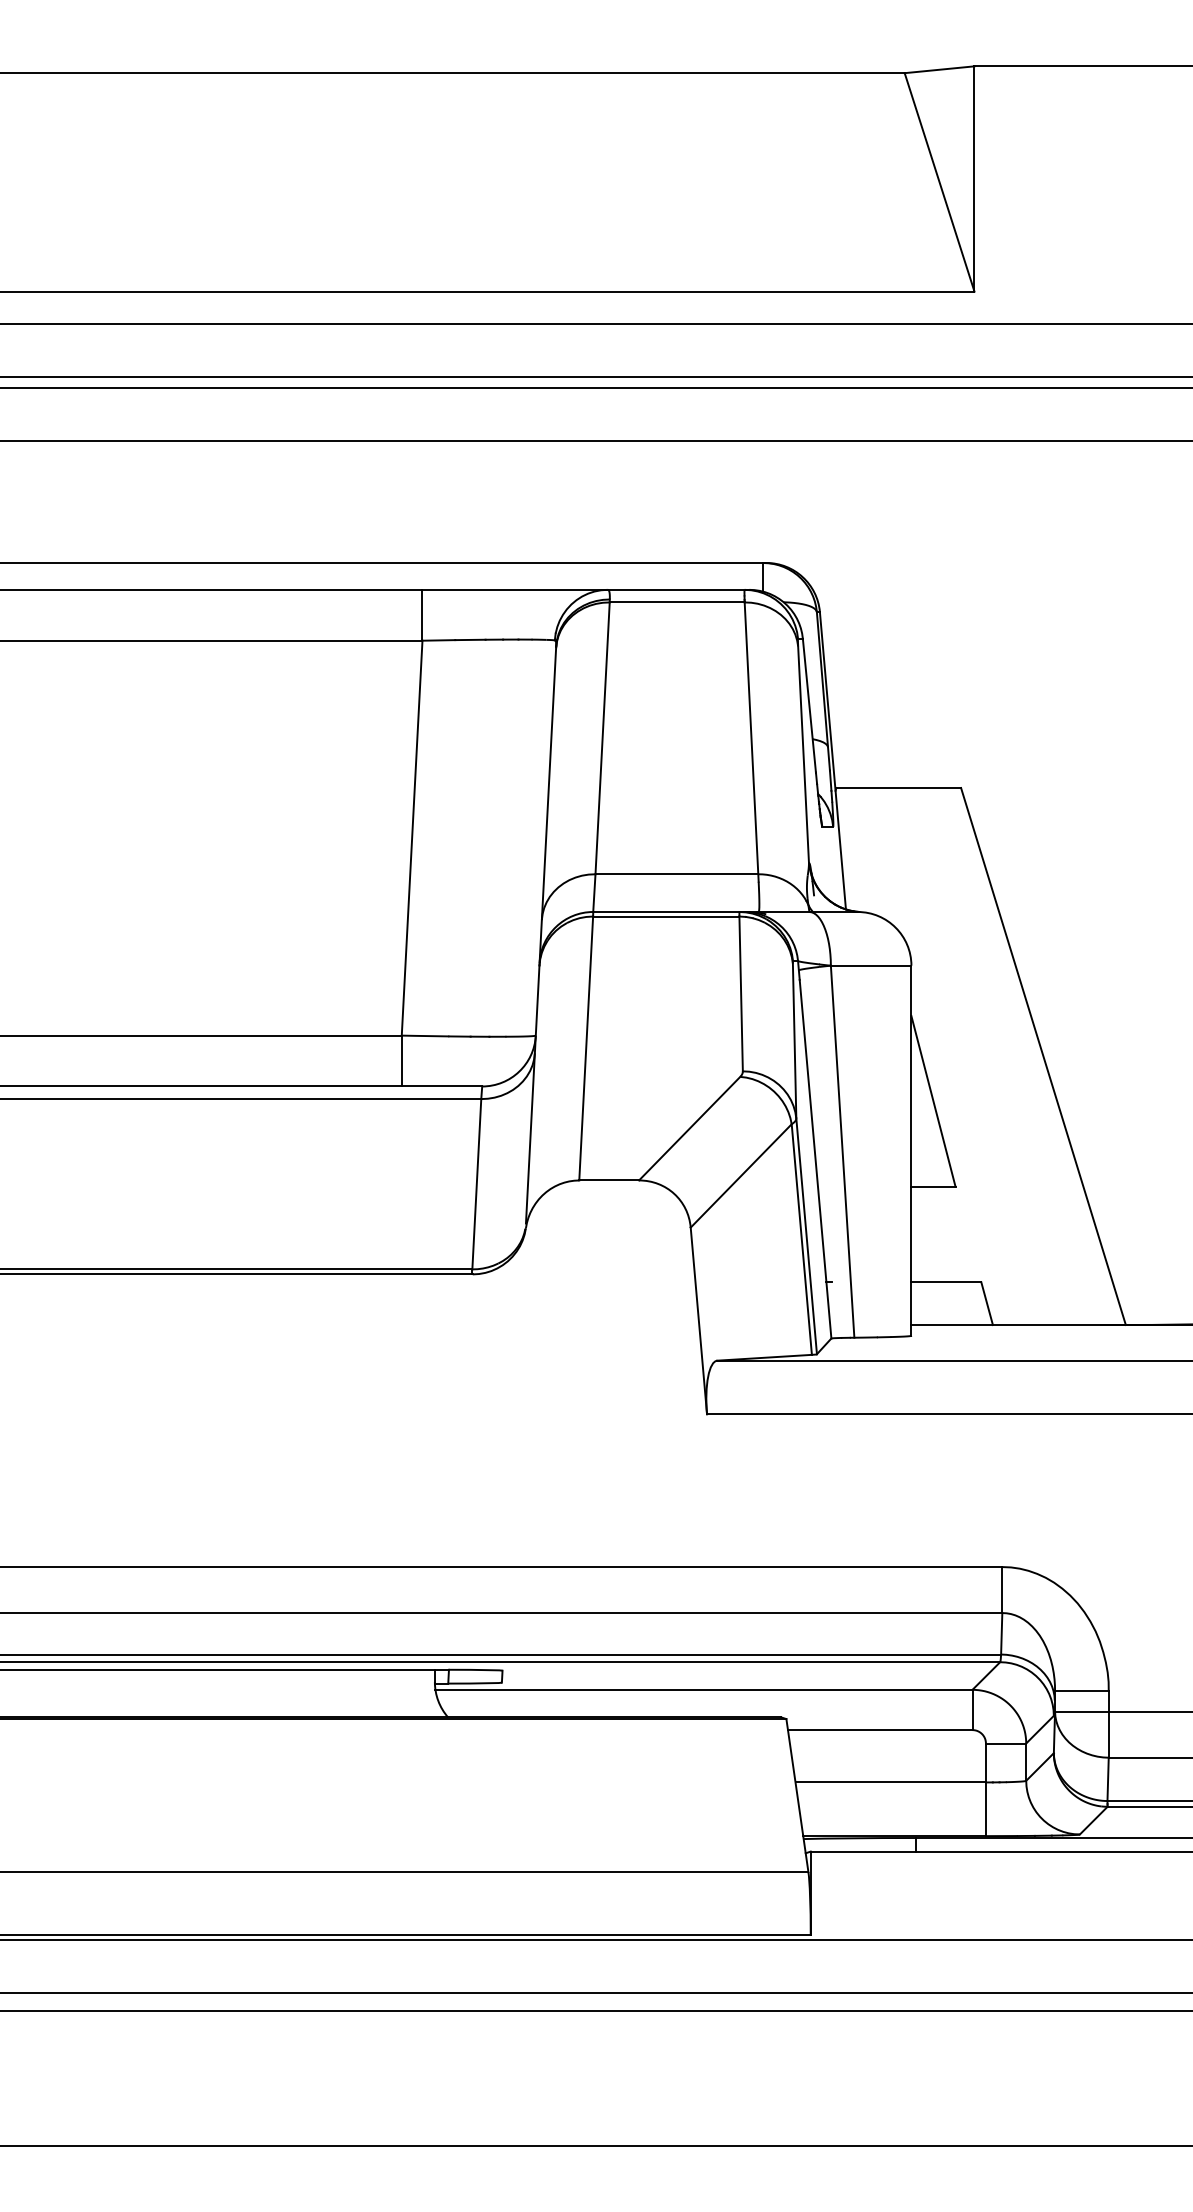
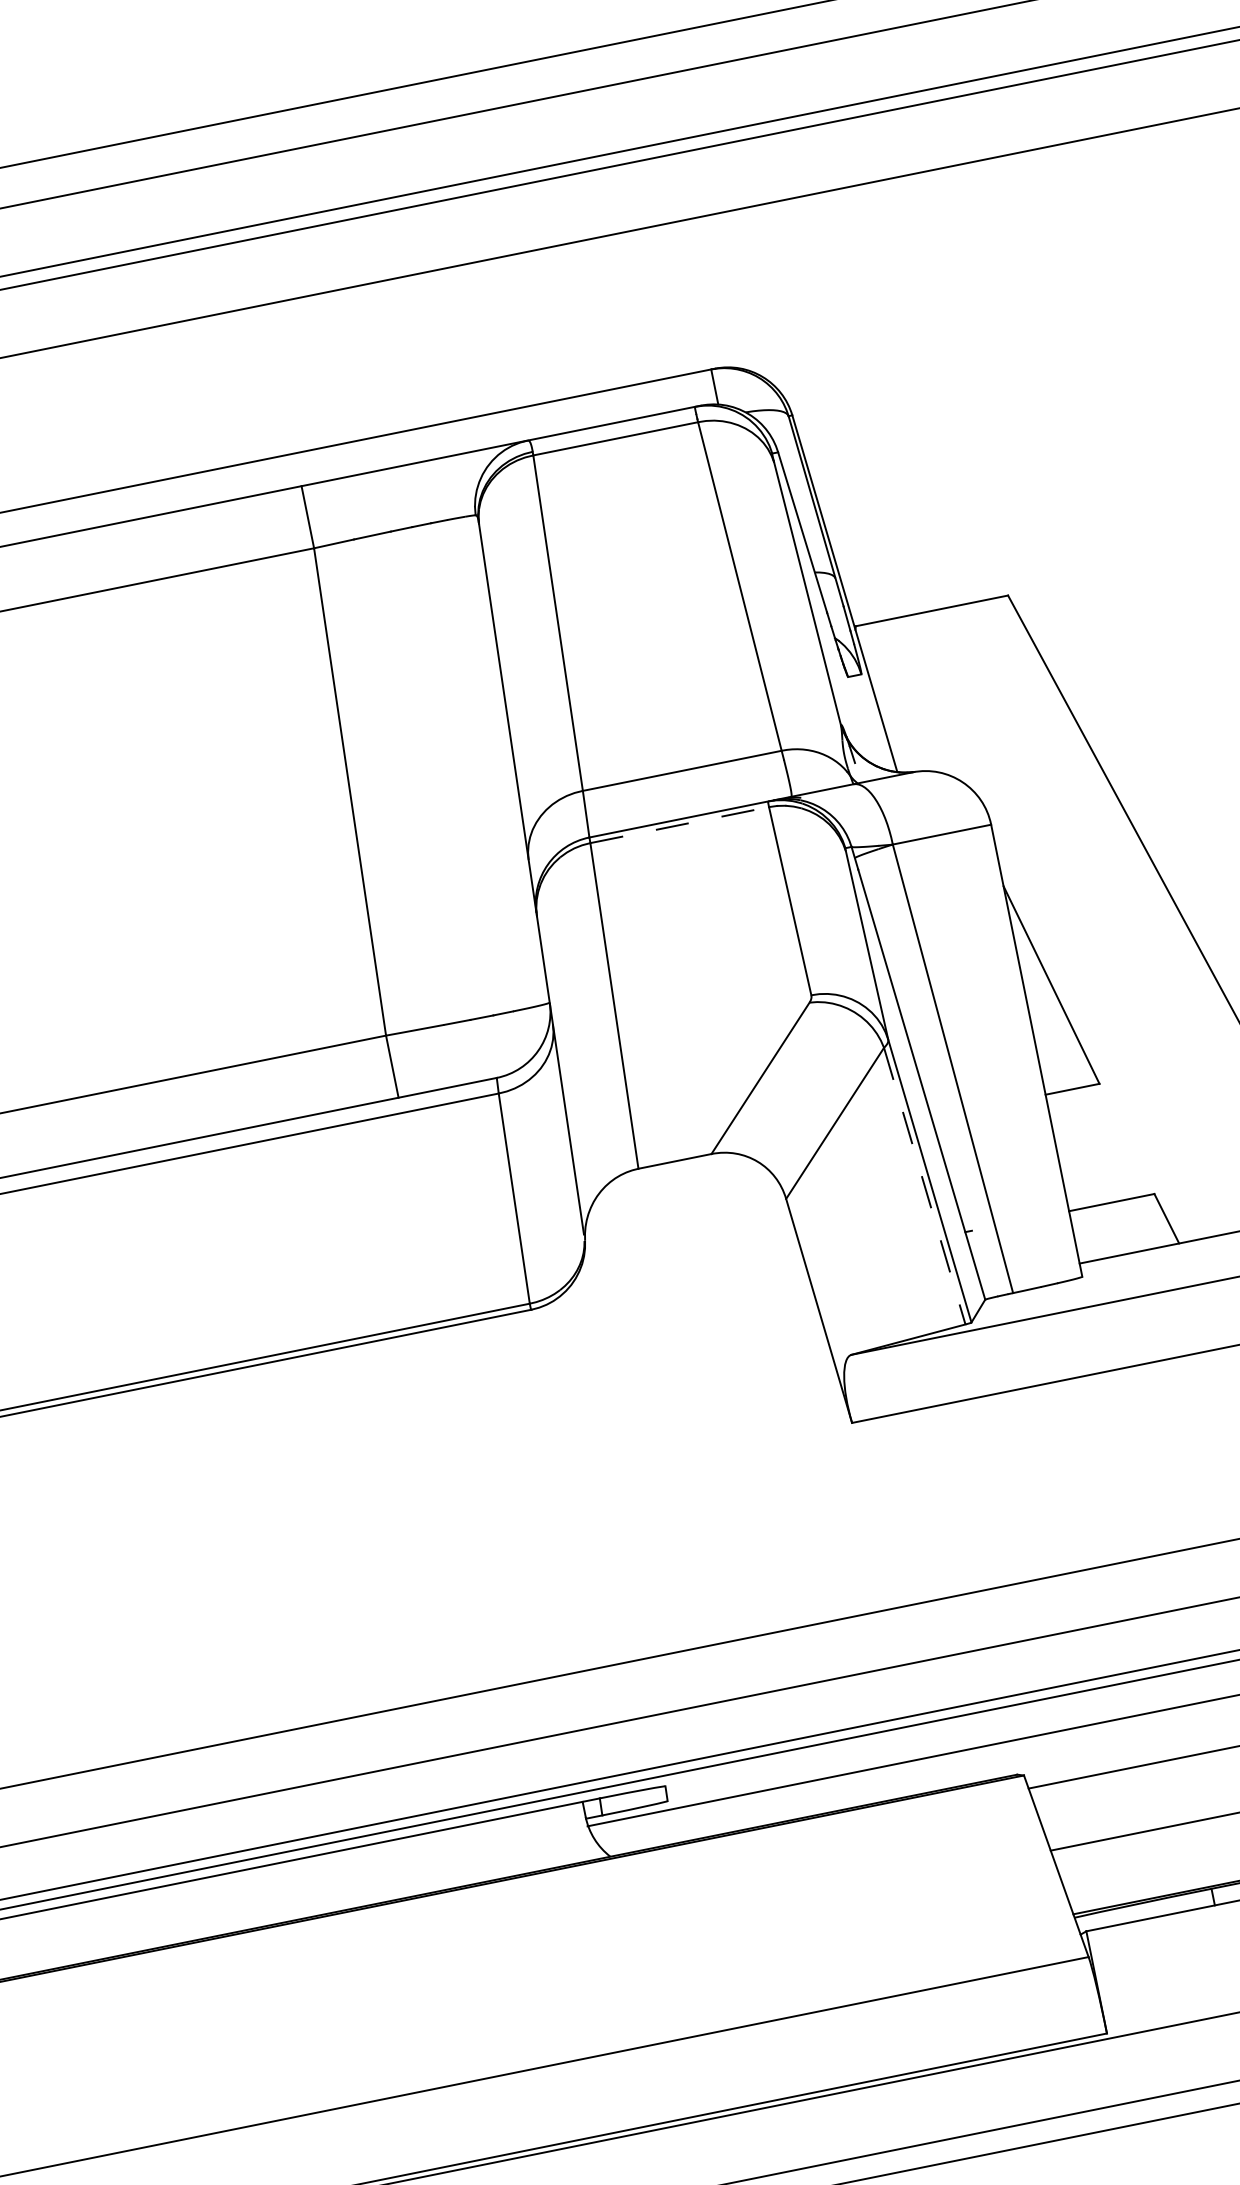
line: (666, 916) -> (679, 824), solid -> dashed
line: (801, 1239) -> (924, 1186), solid -> dashed

